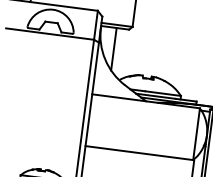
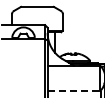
line: (140, 154) -> (74, 91), solid -> dashed

